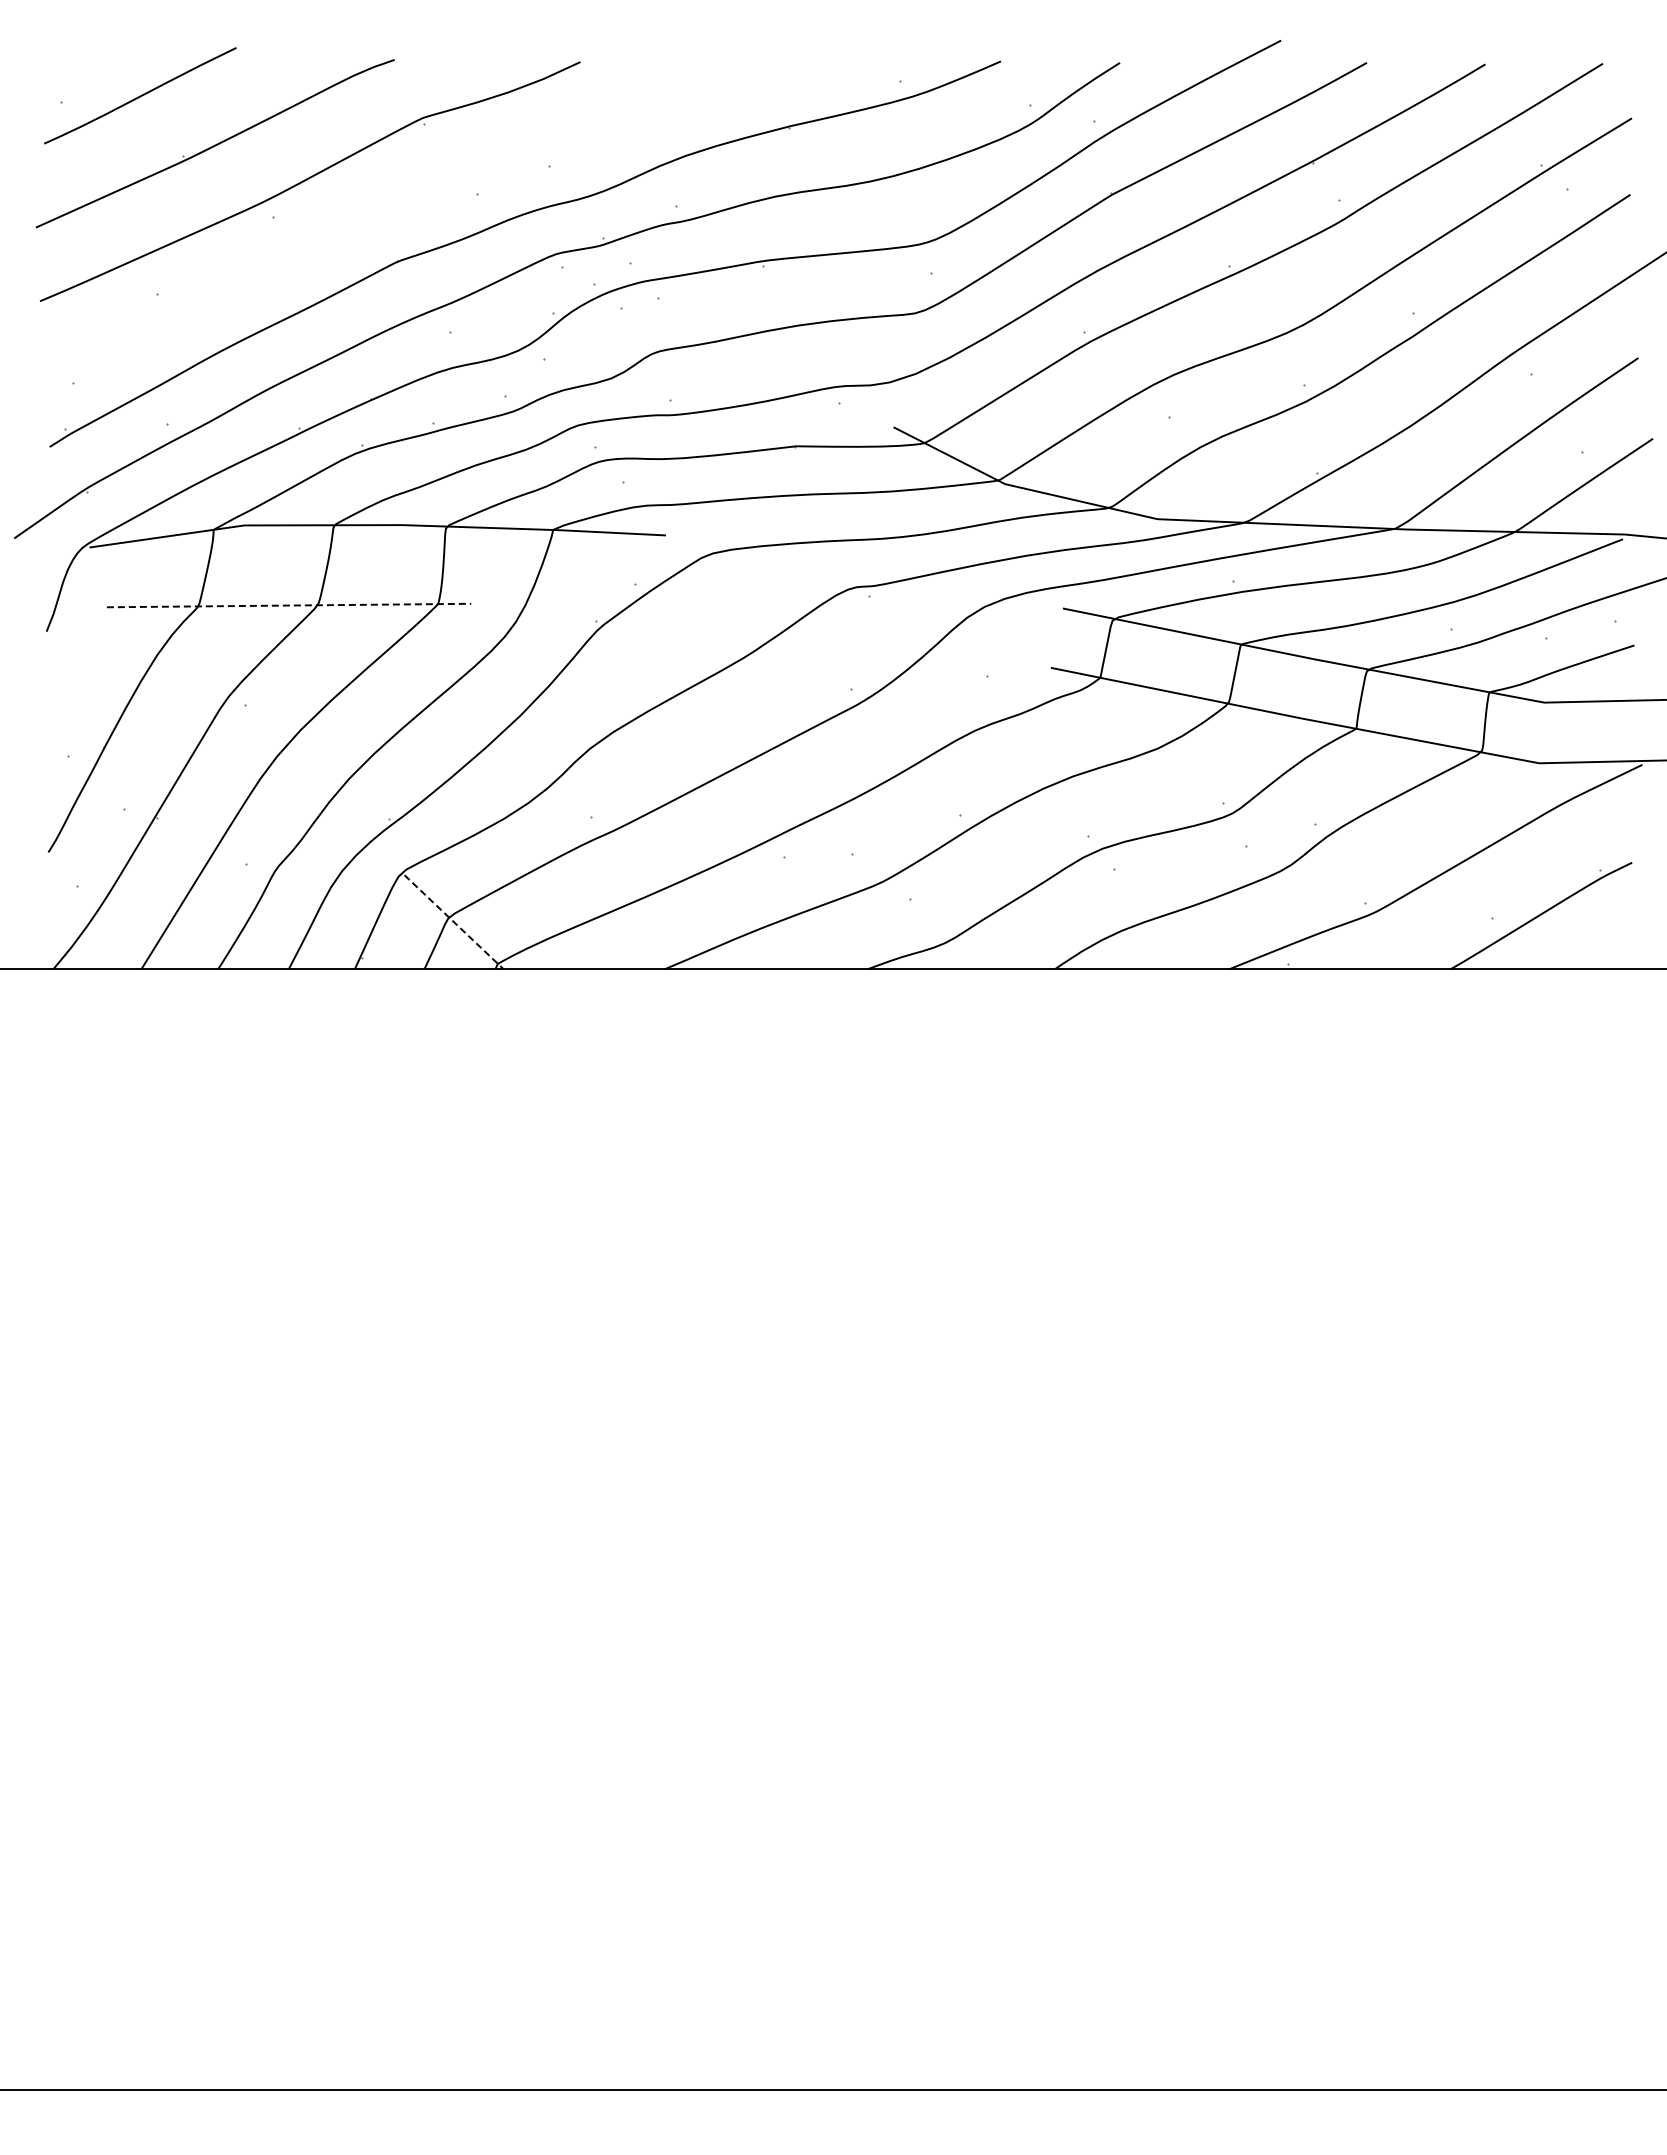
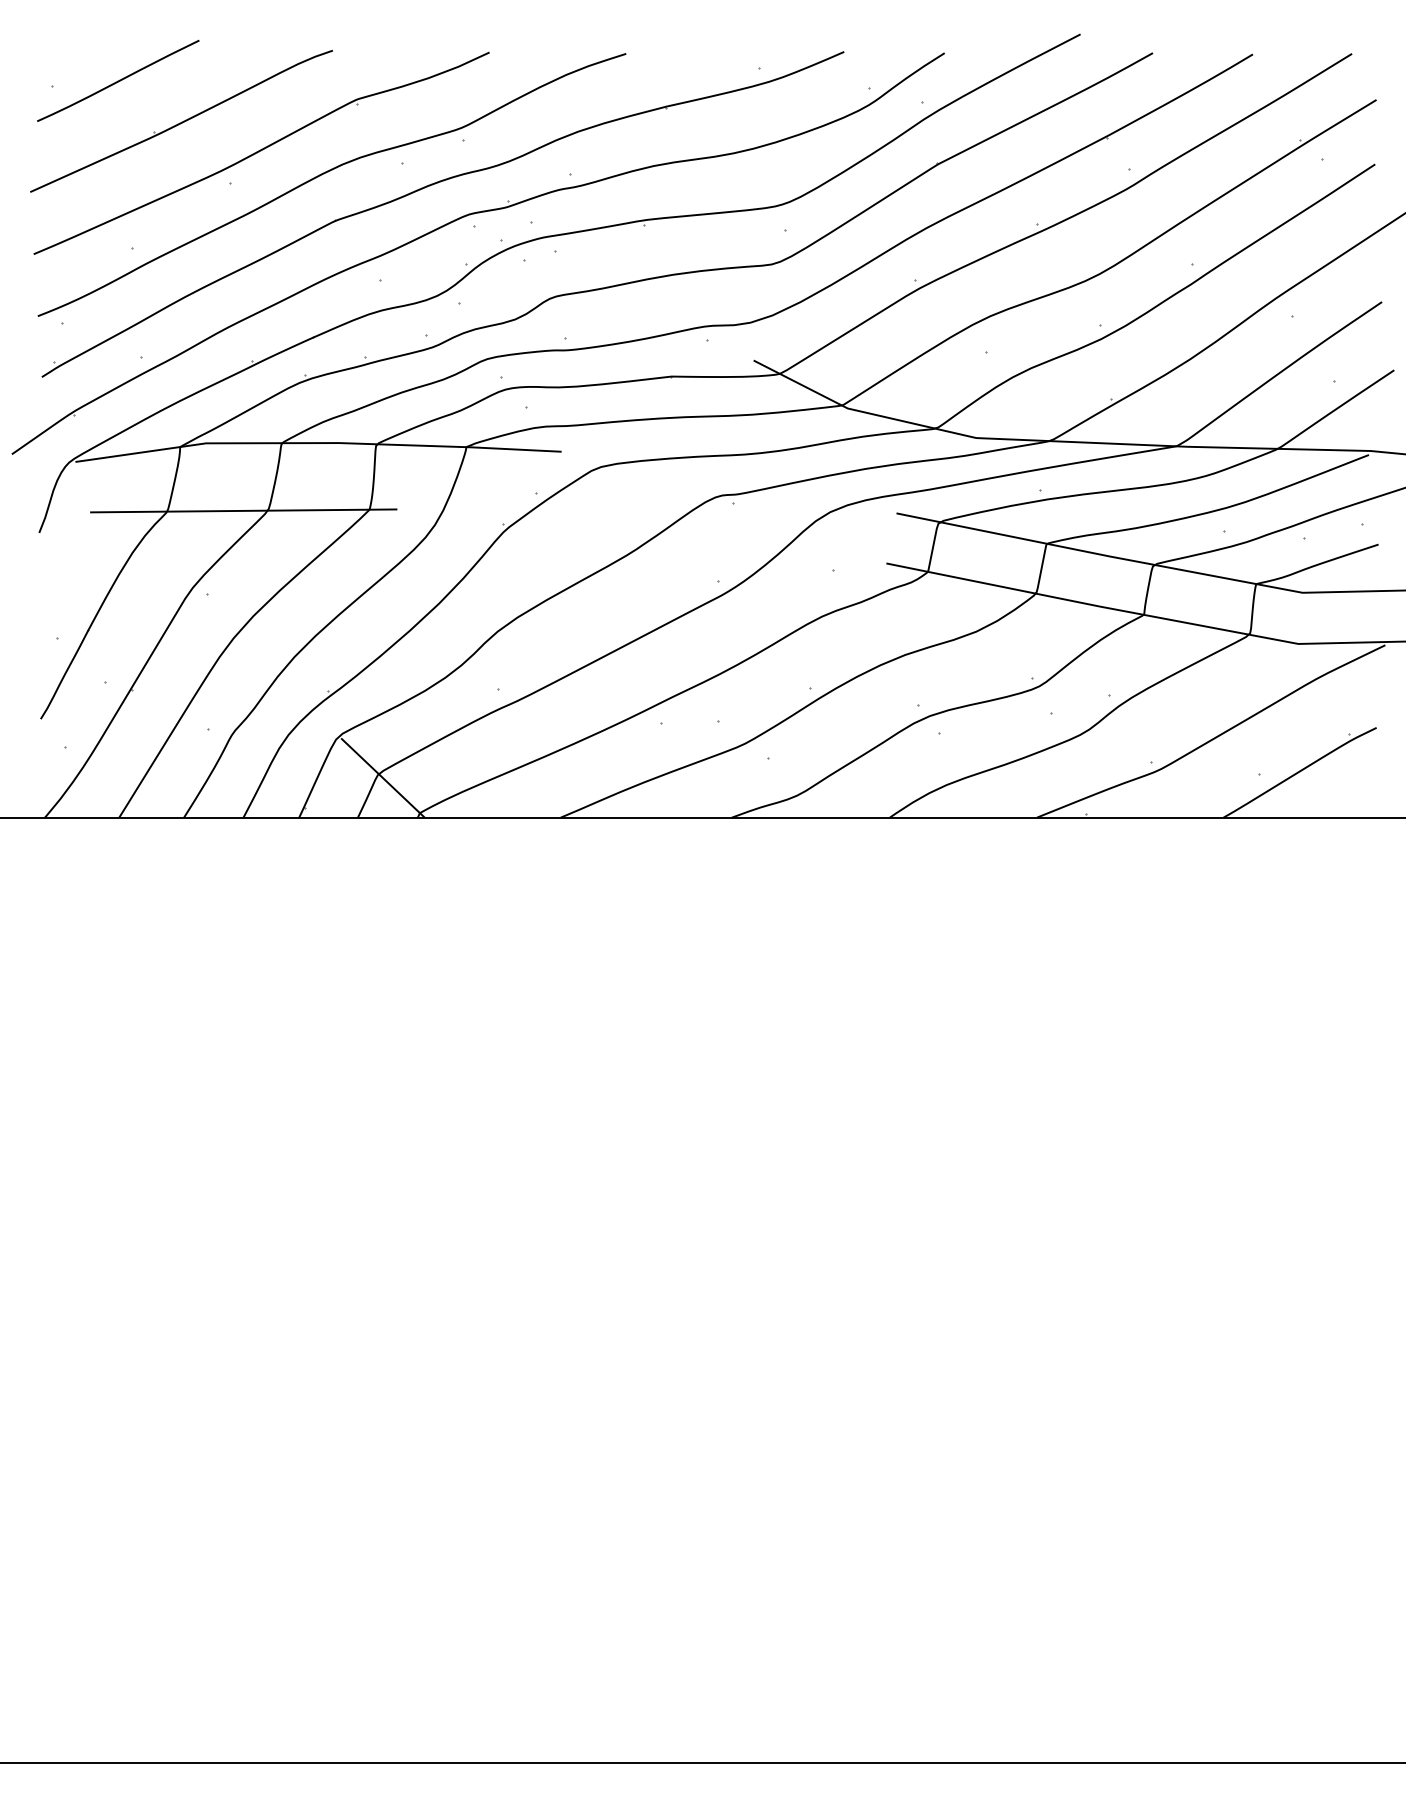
curve: (386, 205) -> (325, 173), added
line: (289, 605) -> (244, 510), dashed -> solid
line: (454, 922) -> (383, 778), dashed -> solid

